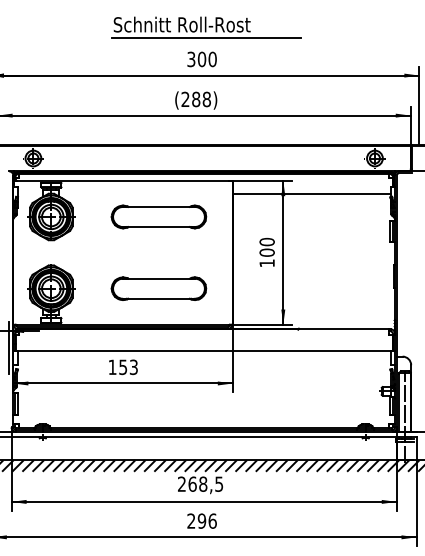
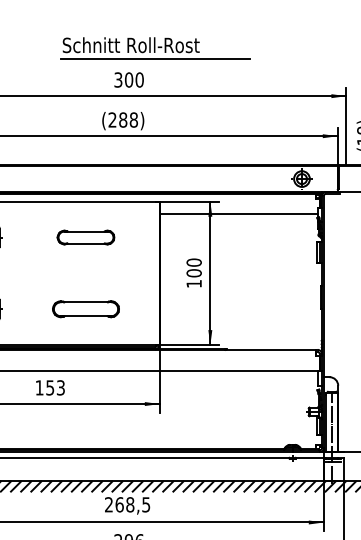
part: (206, 27) -> (155, 48), moved
part: (158, 216) -> (85, 237), size x0.6
part: (158, 288) -> (85, 309), size x0.7

